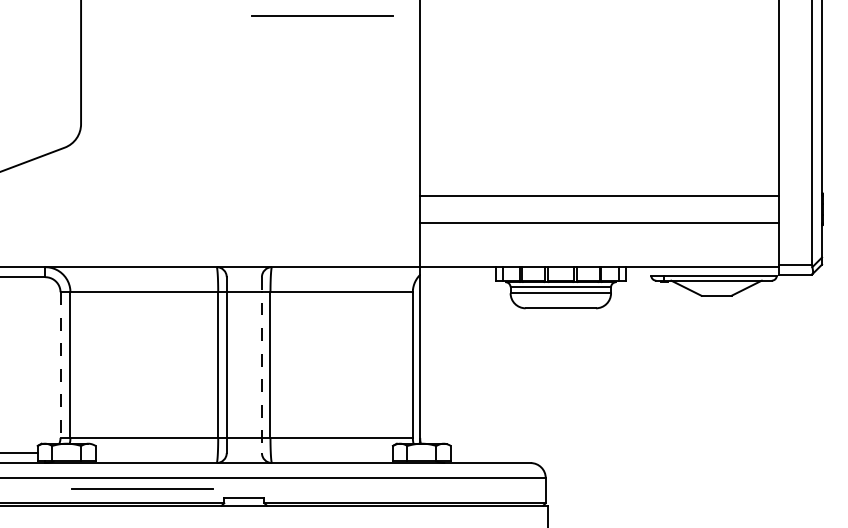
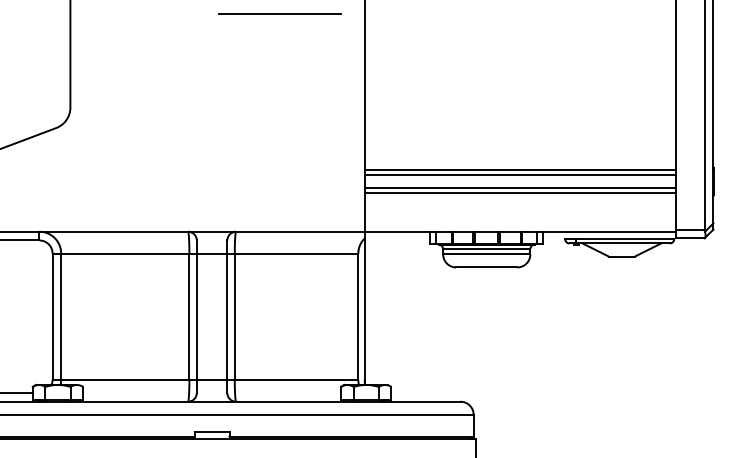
line: (599, 201) -> (520, 174), added
line: (599, 216) -> (520, 187), added
line: (60, 365) -> (52, 317), dashed -> solid
line: (261, 365) -> (226, 317), dashed -> solid
line: (142, 488) -> (123, 423), removed

